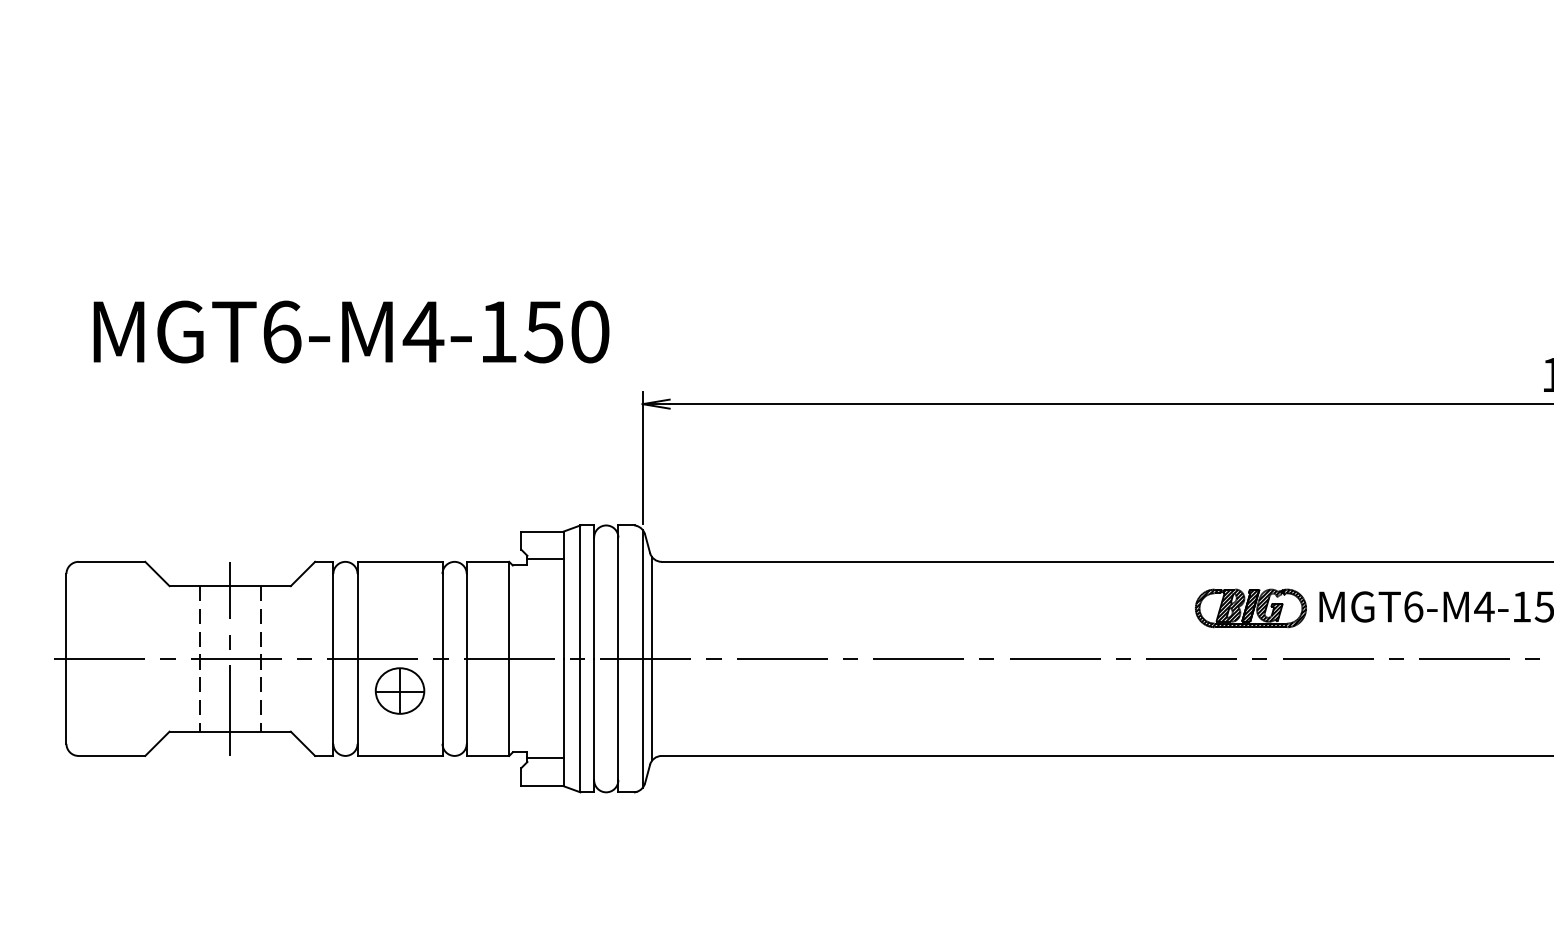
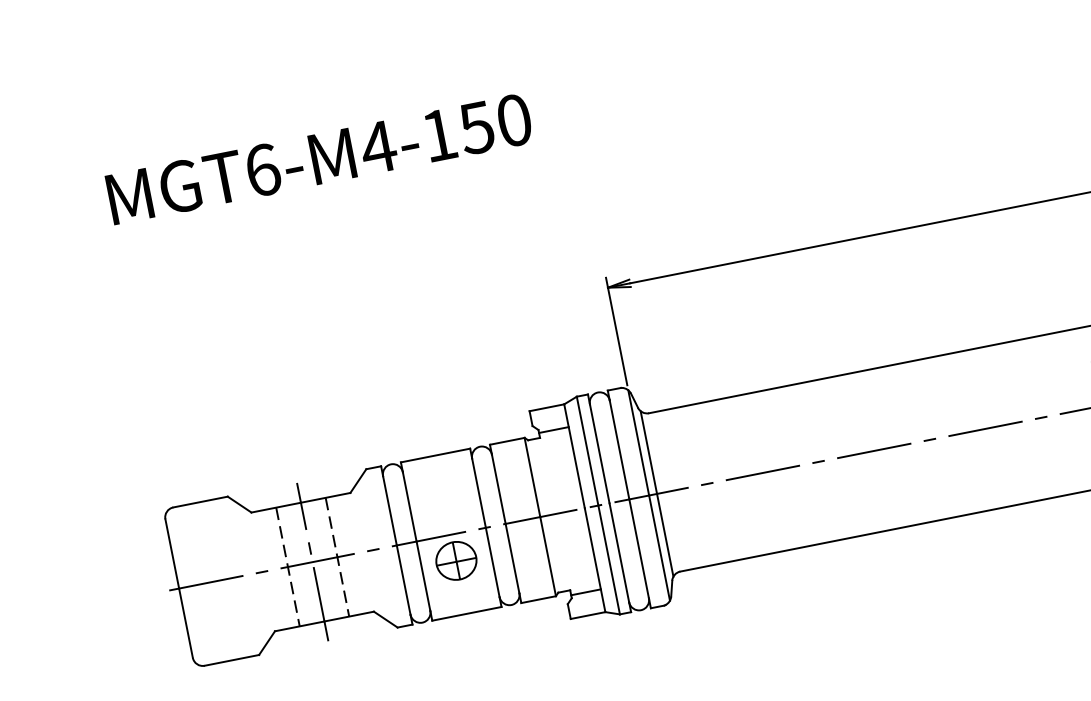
text: (351, 331) -> (319, 158), moved

